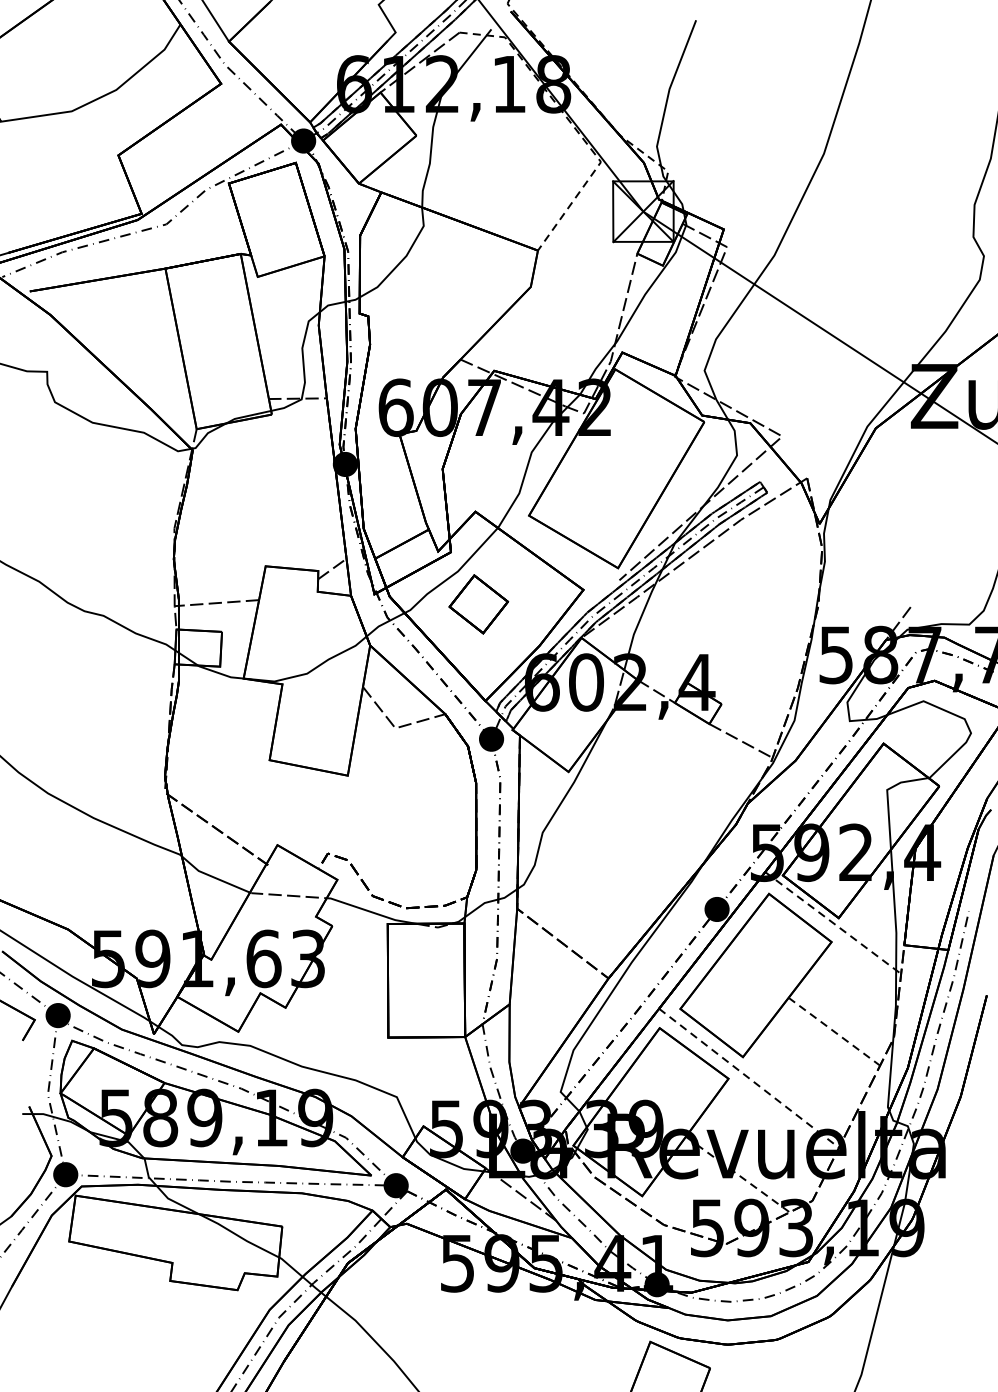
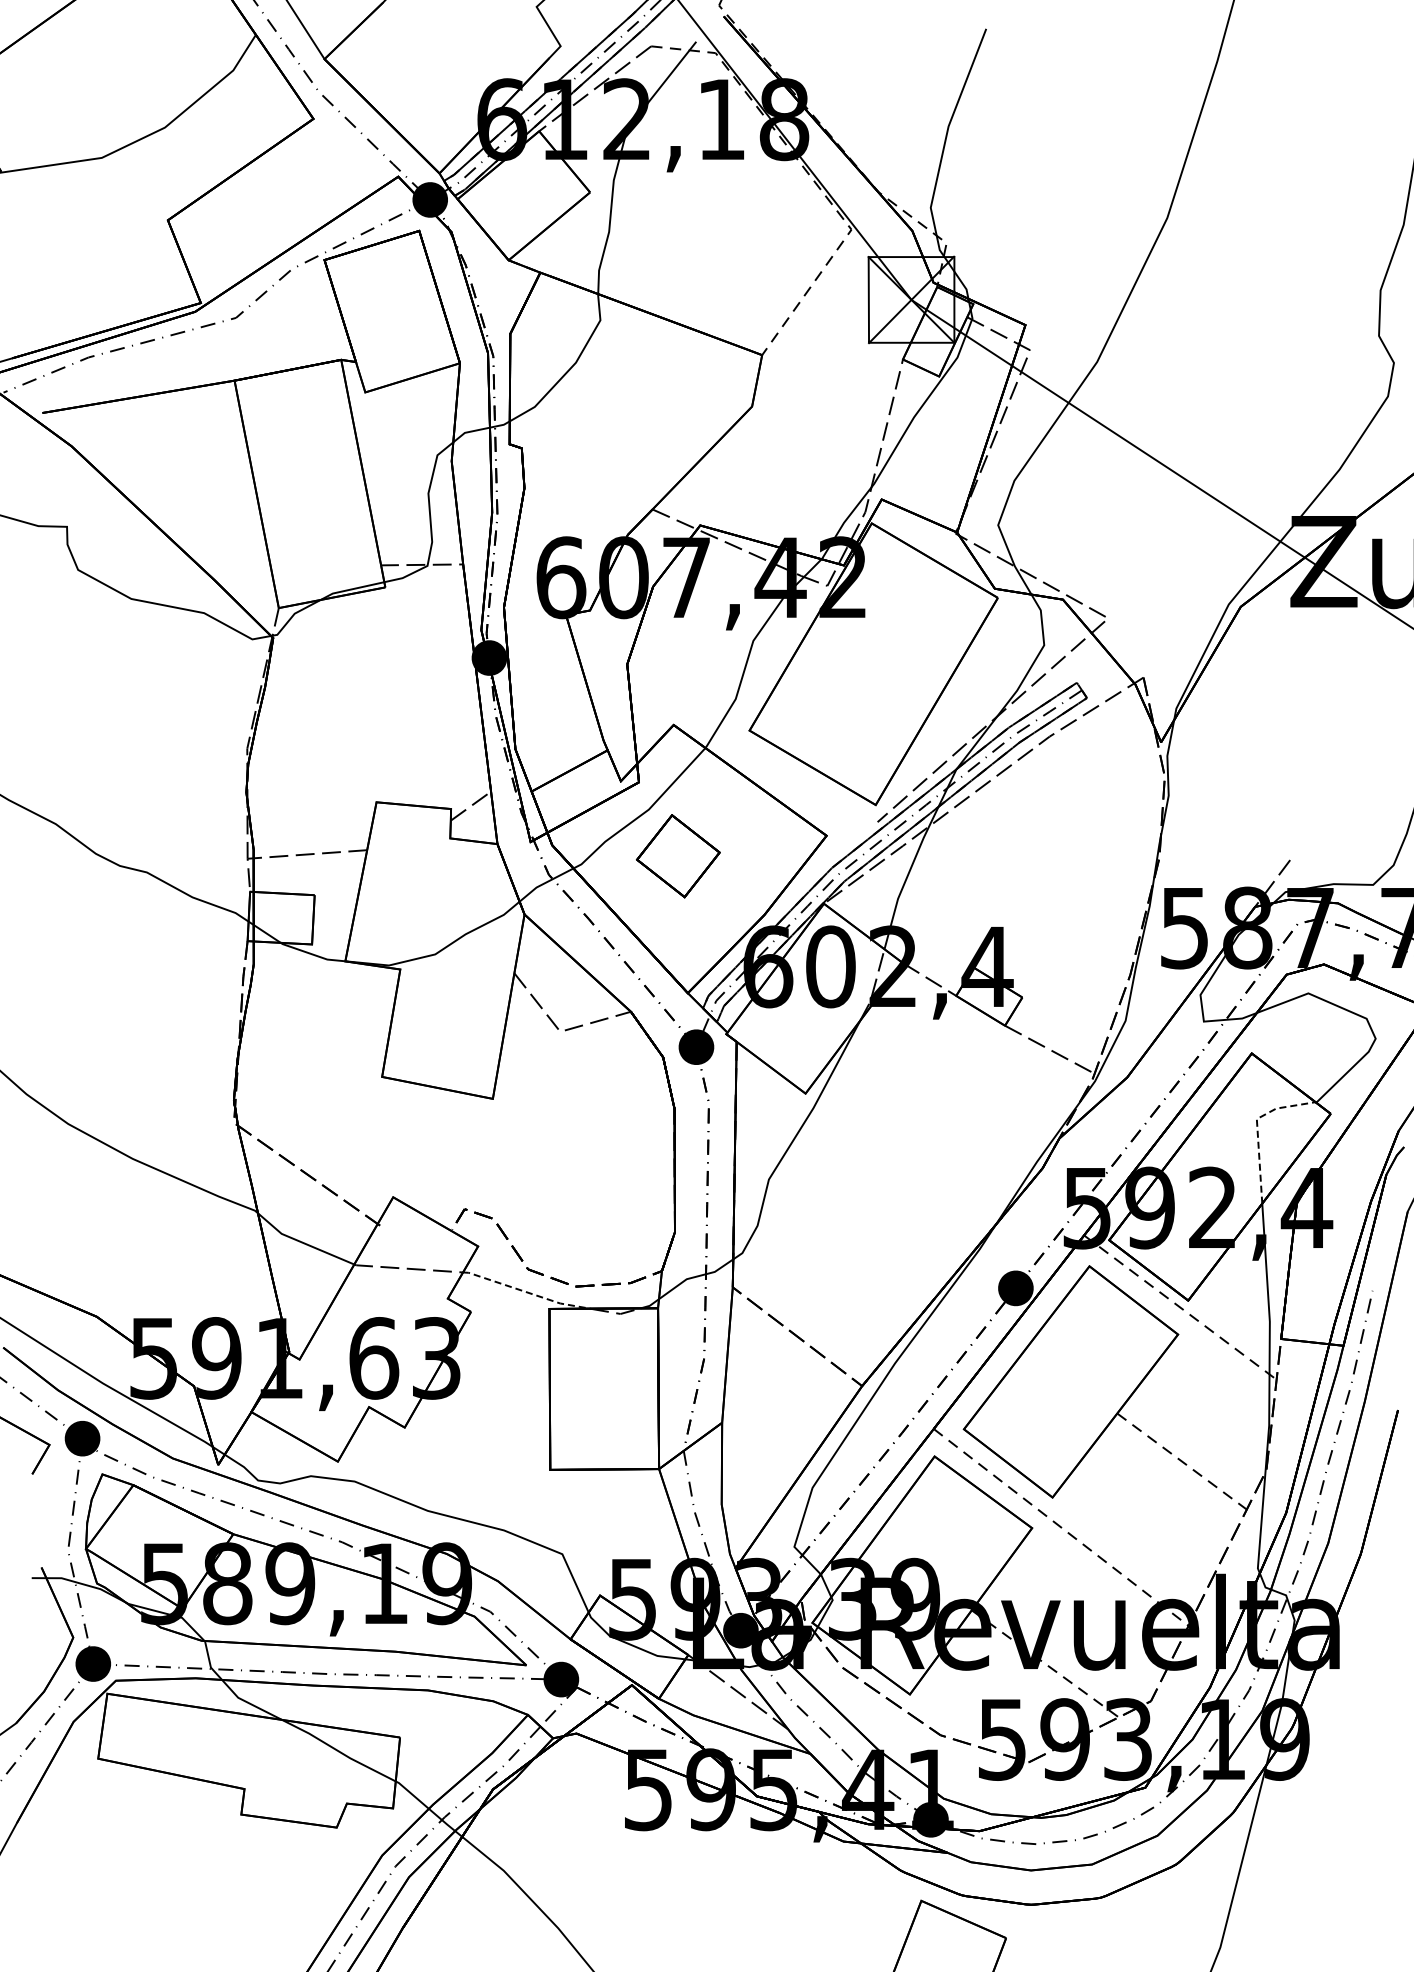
line: (887, 797) -> (1257, 1129), solid -> dashed
line: (371, 912) -> (526, 1292), solid -> dashed

